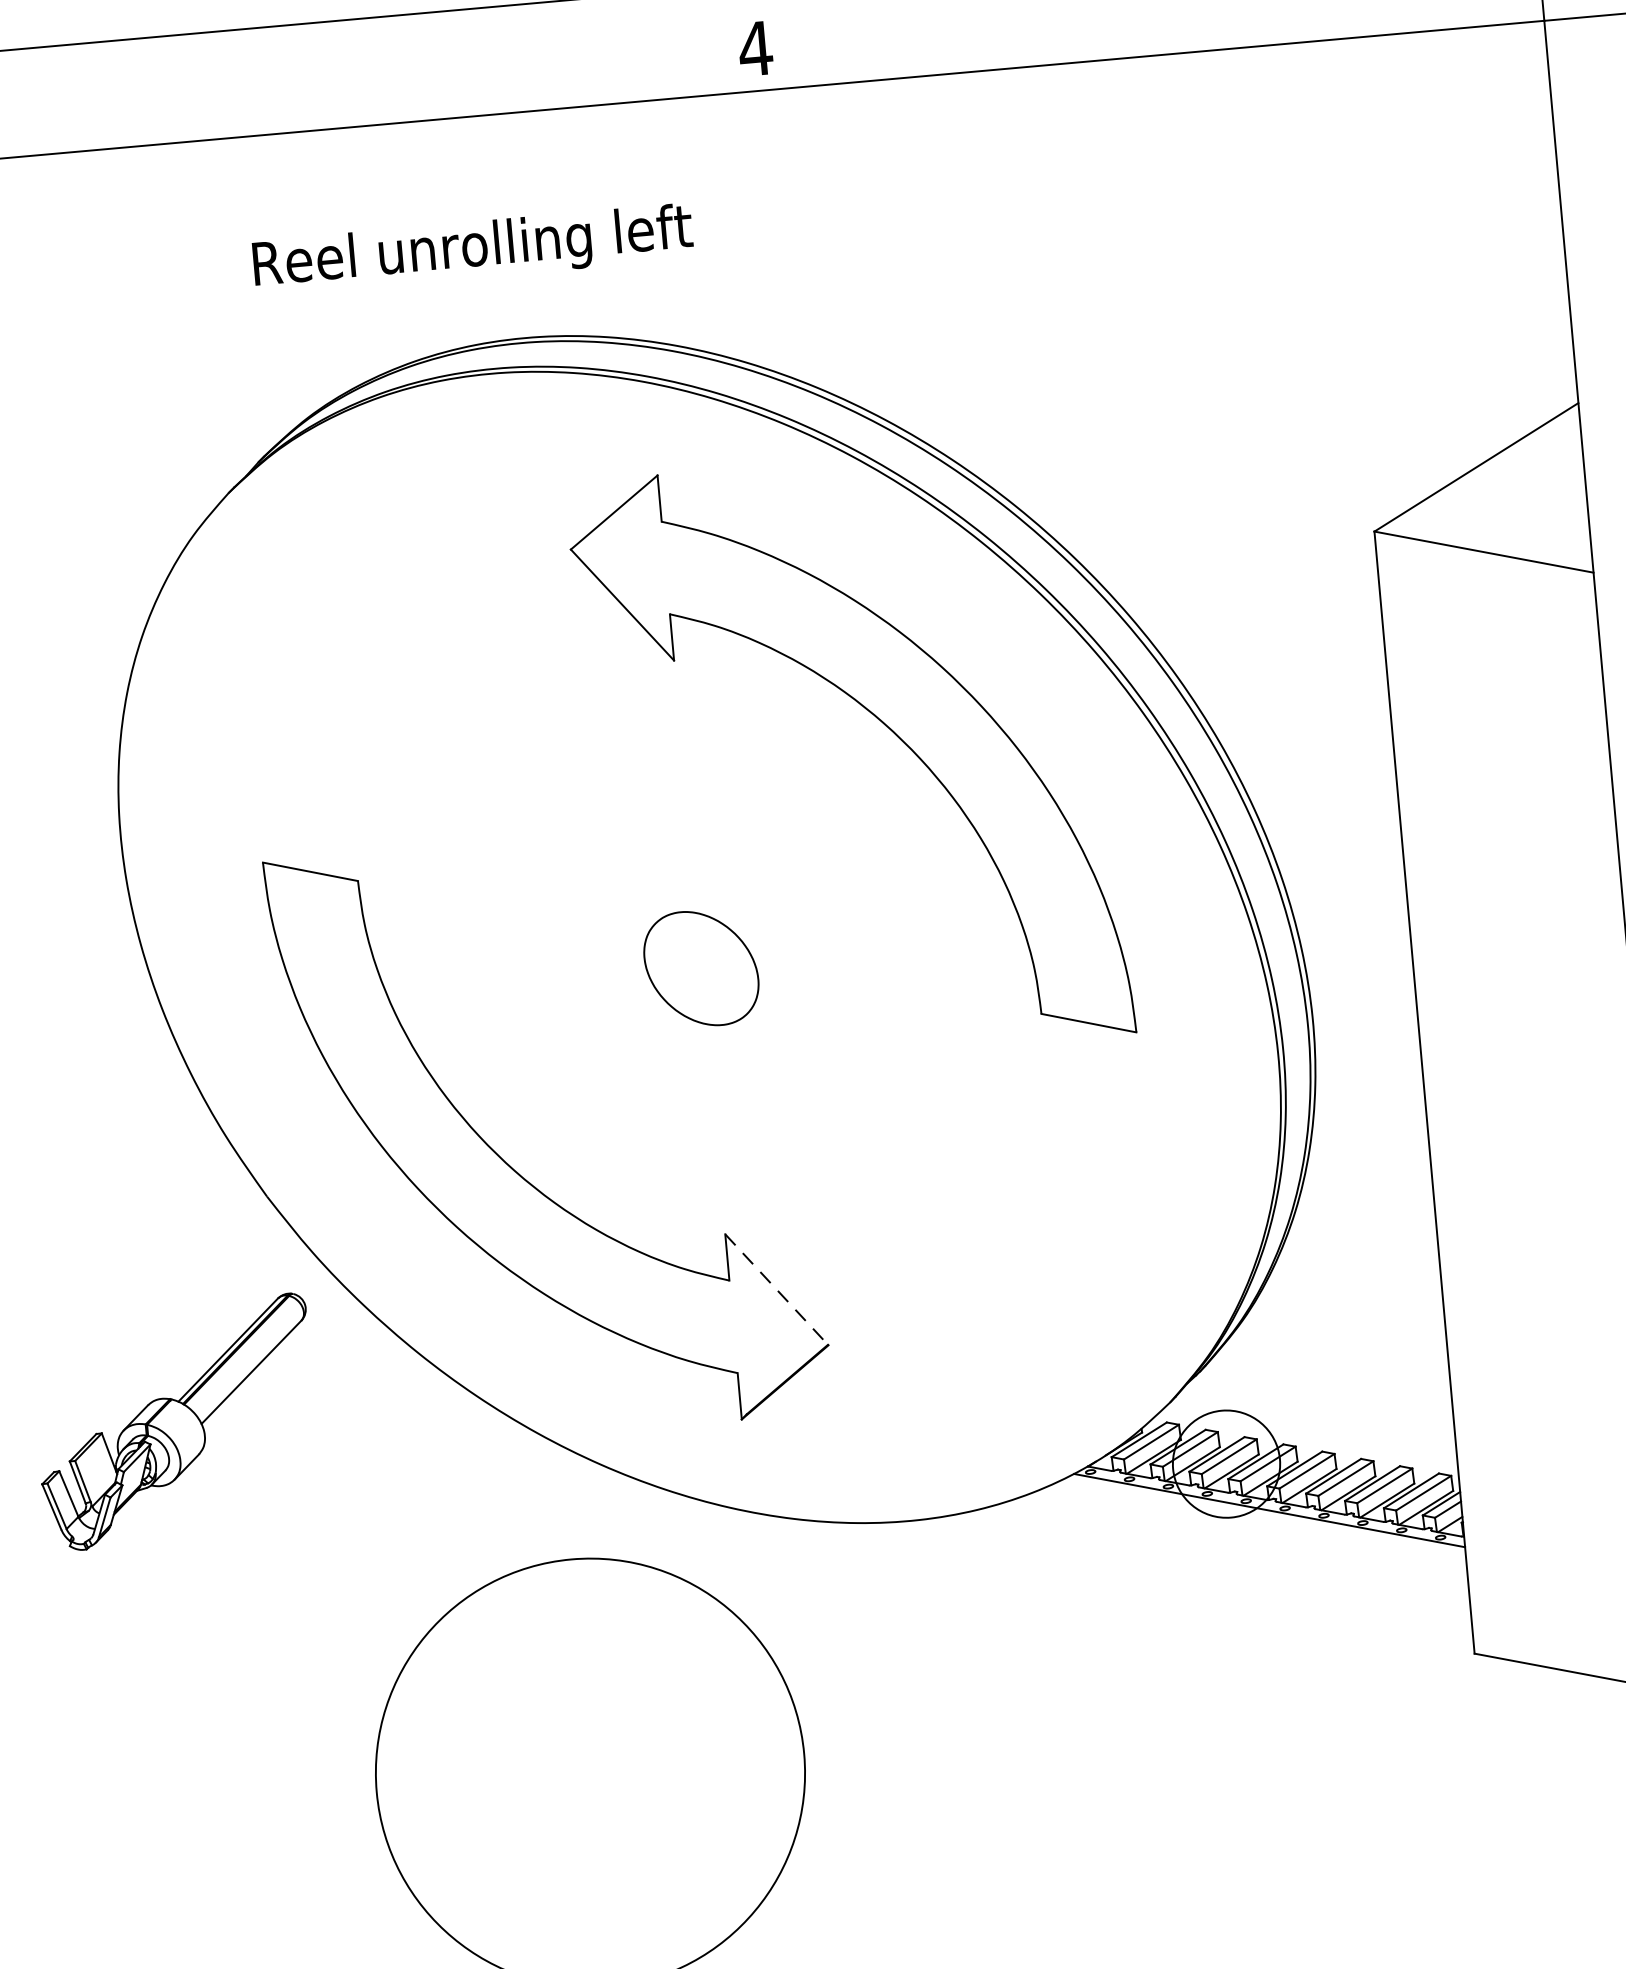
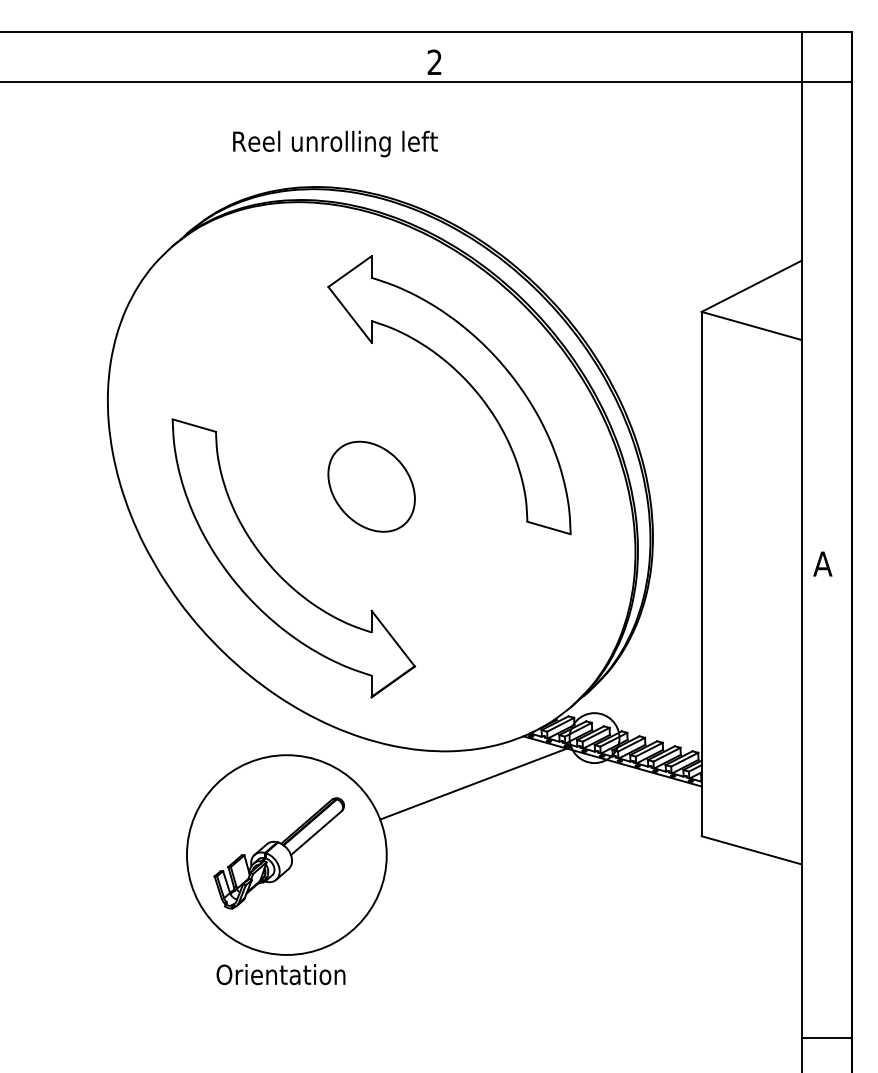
text: (754, 46) -> (434, 61), 4 -> 2
text: (473, 248) -> (335, 143), moved
part: (701, 968) -> (371, 486), size x1.67
line: (777, 1291) -> (393, 639), dashed -> solid
part: (174, 1422) -> (278, 853), moved
line: (980, 1583) -> (475, 783), added

